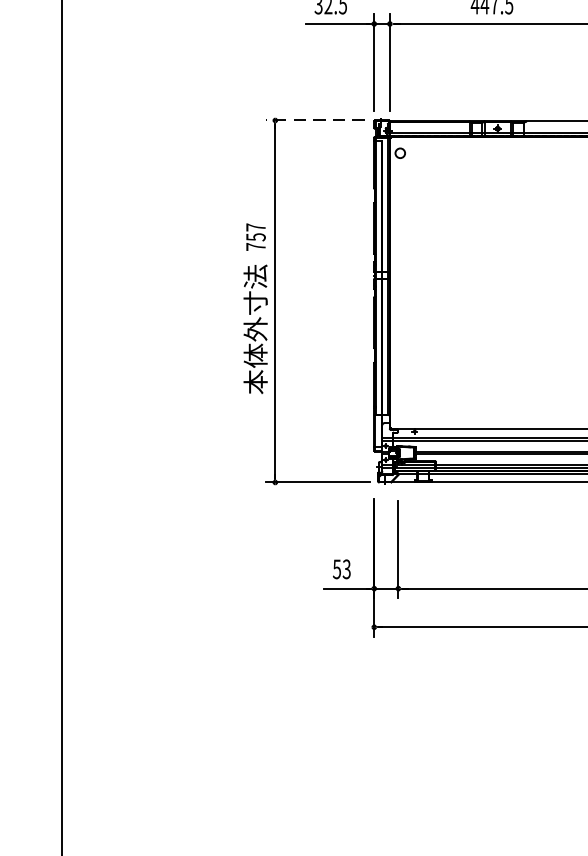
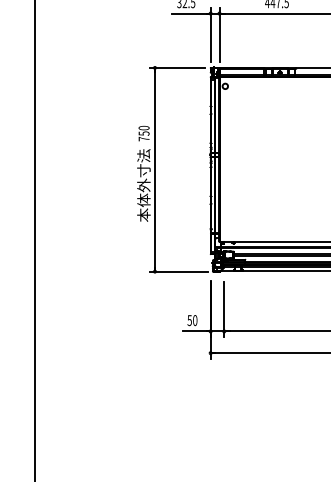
line: (315, 119) -> (177, 67), dashed -> solid
text: (254, 226) -> (143, 127), 757 -> 750
text: (347, 569) -> (195, 320), 53 -> 50

